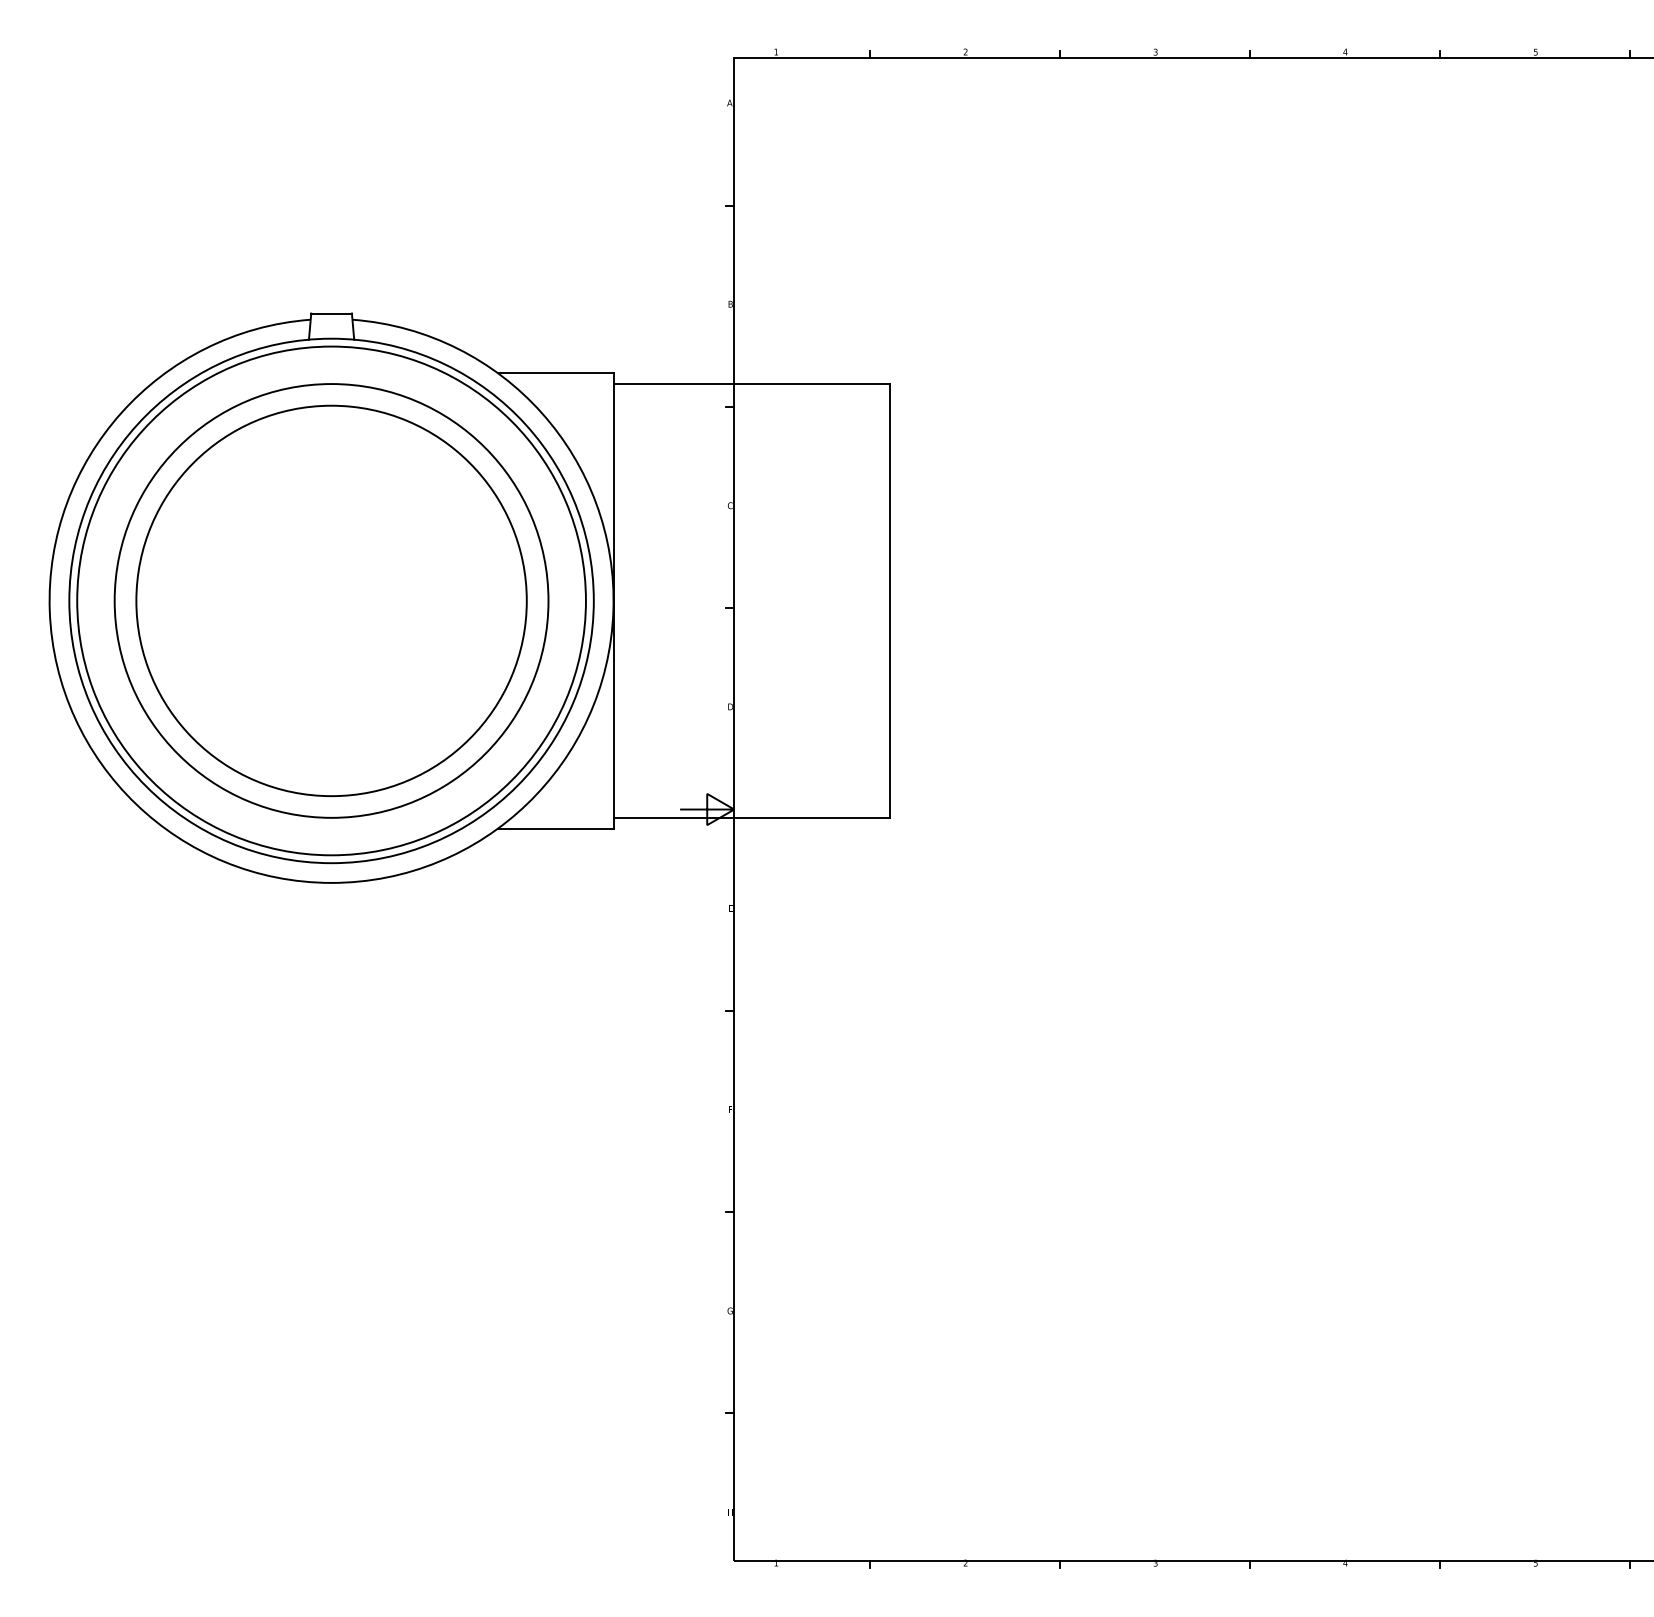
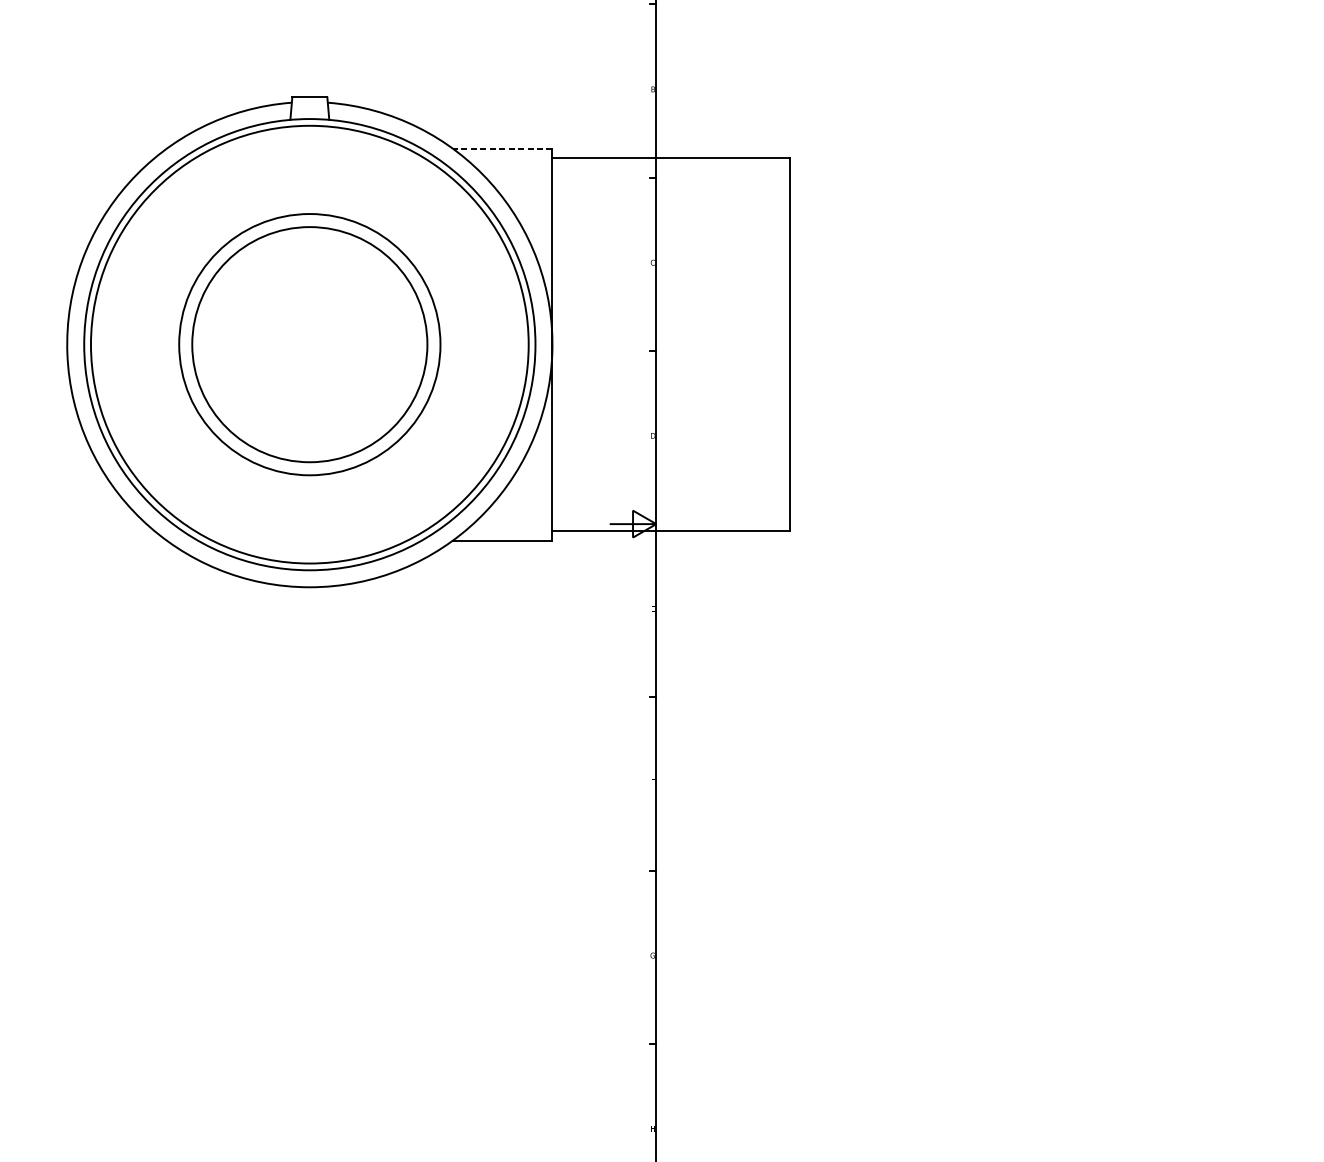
line: (555, 373) -> (502, 148), solid -> dashed
circle: (331, 600) -> (309, 344), size x0.7
circle: (331, 600) -> (309, 344), size x0.7

